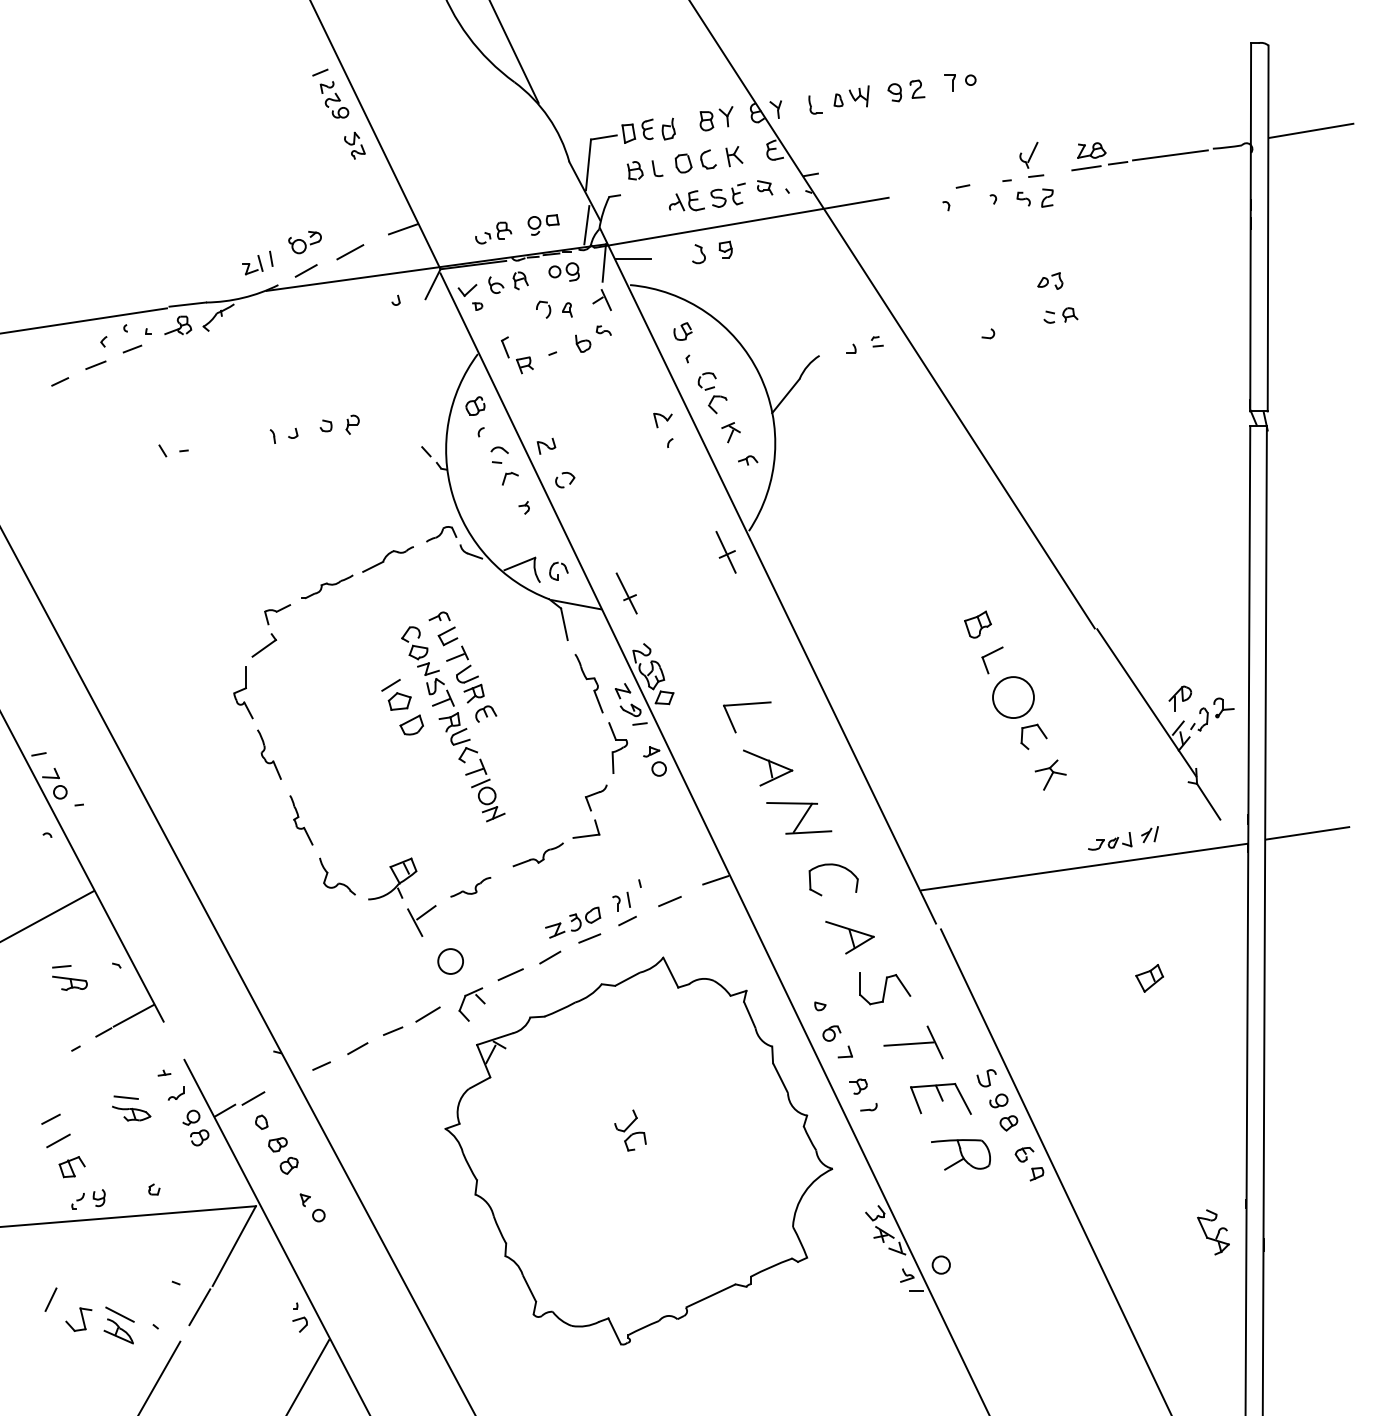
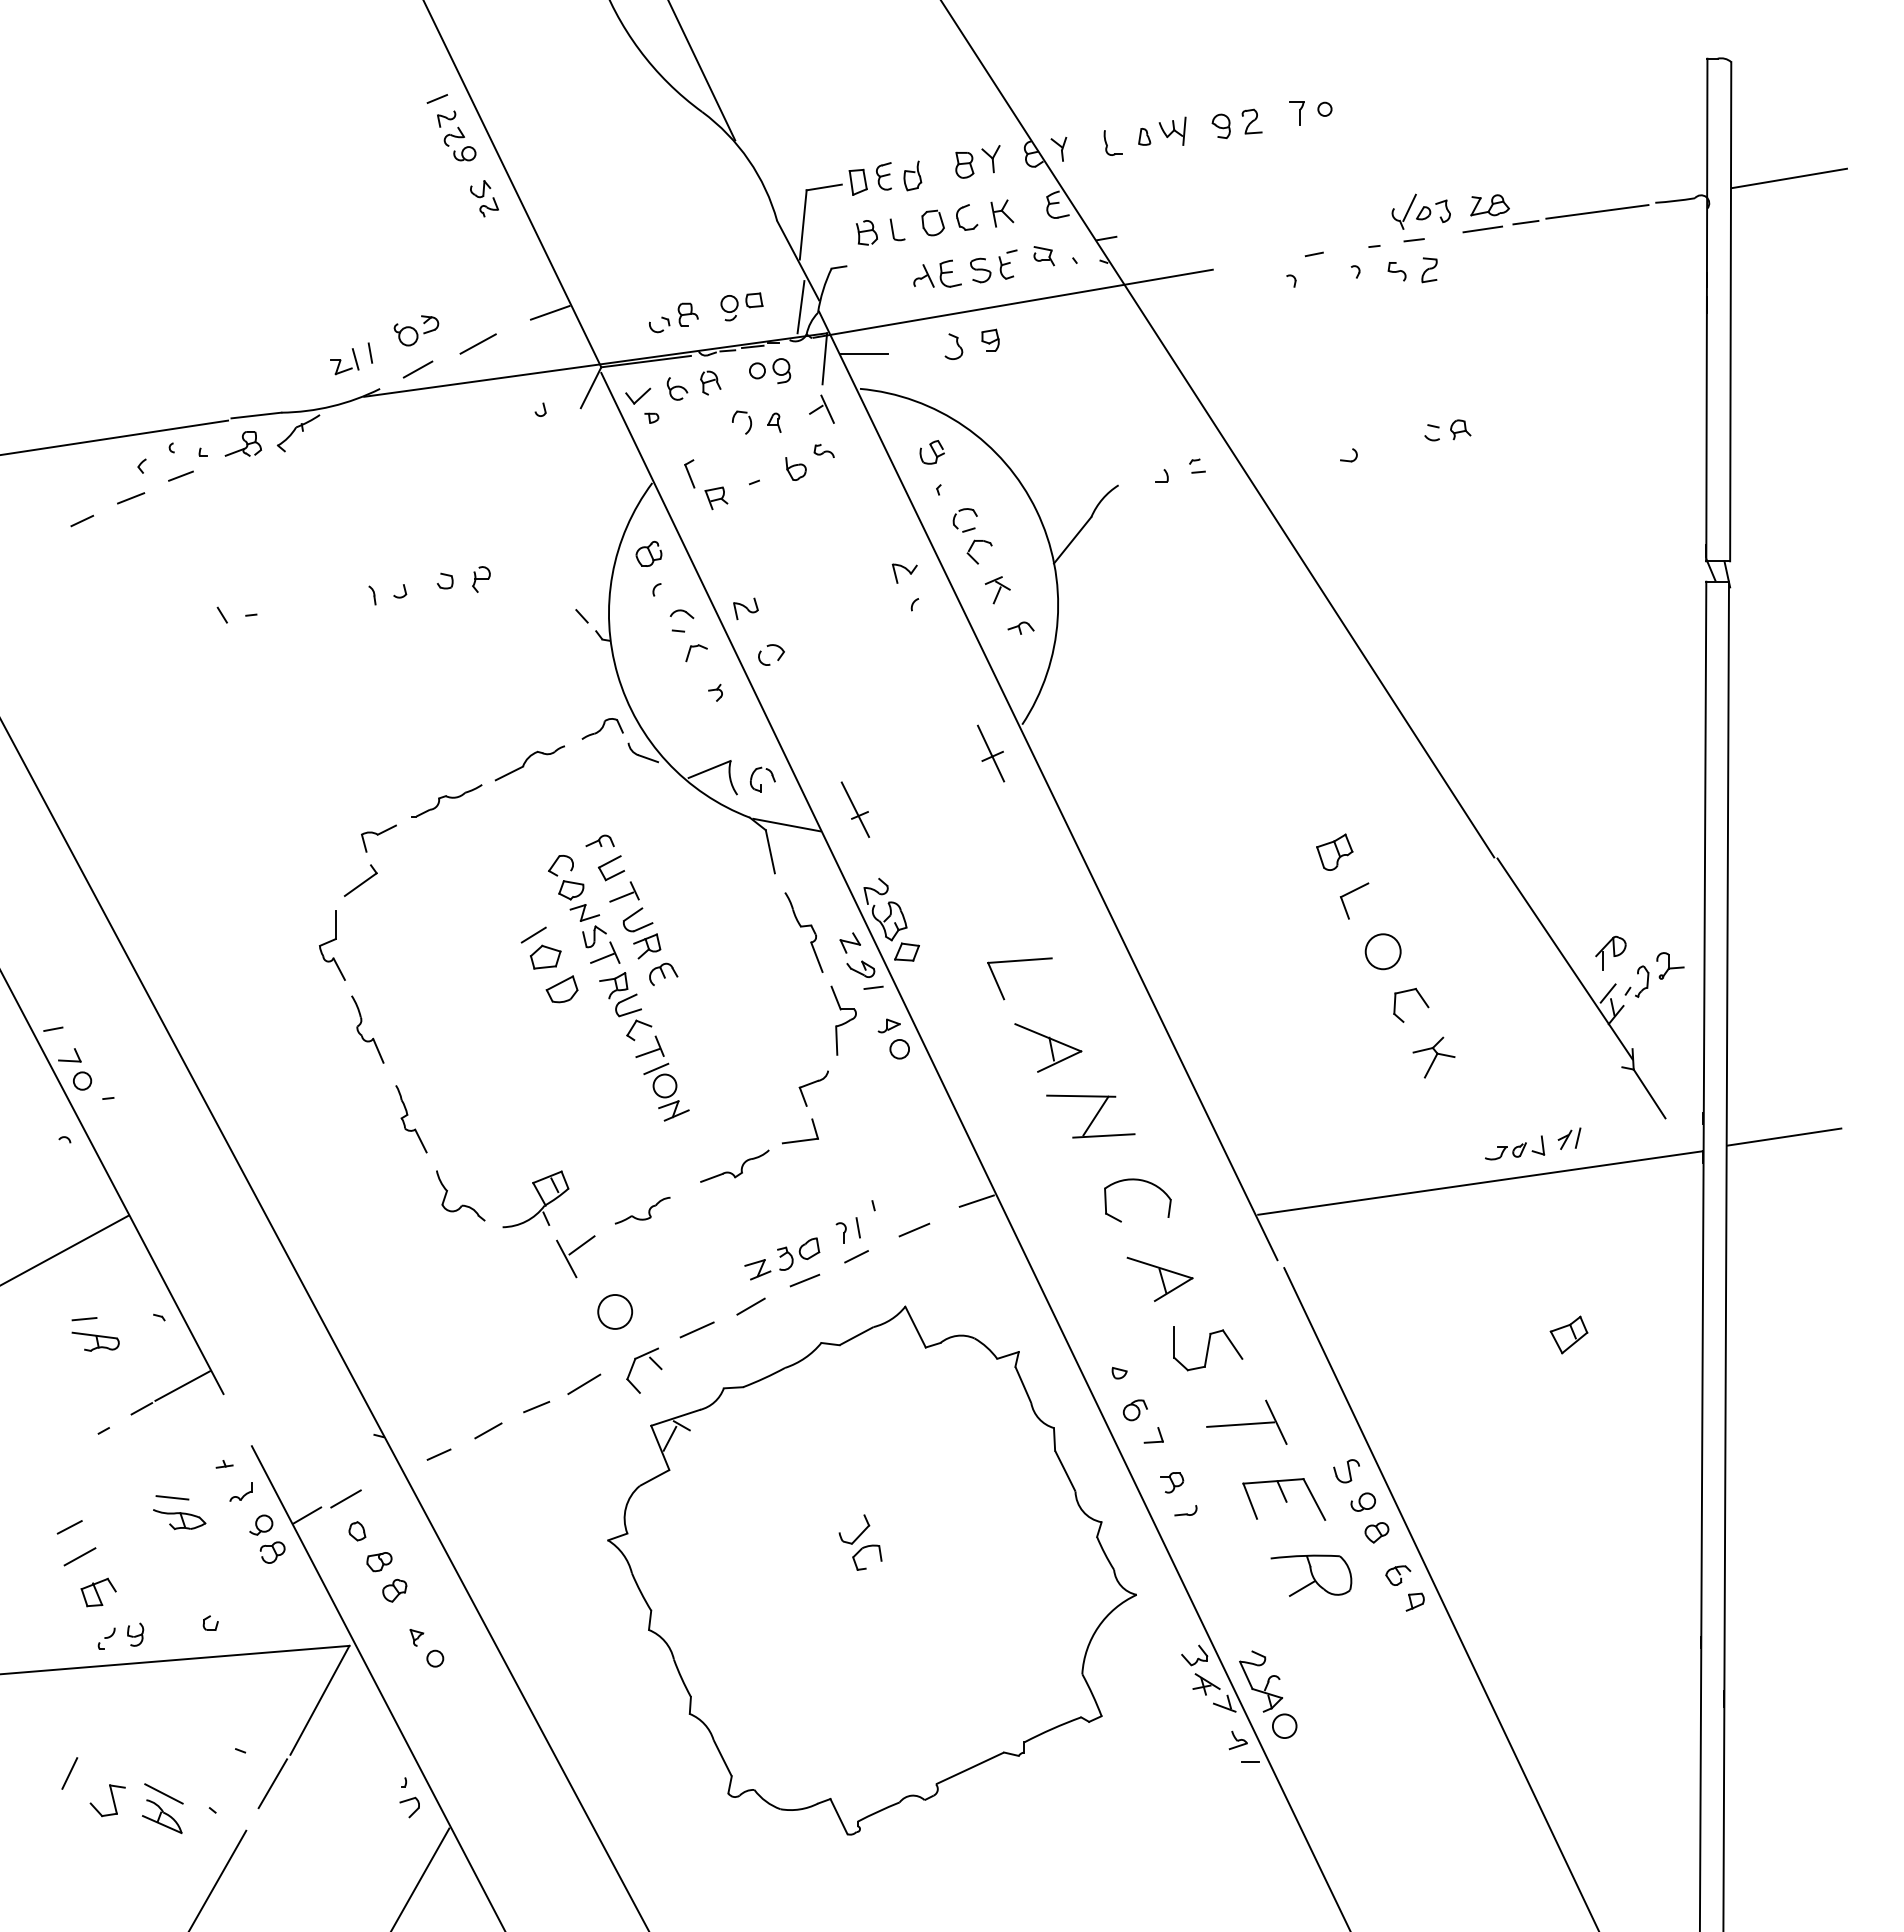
part: (1050, 281) -> (1433, 211), moved
circle: (1012, 697) -> (1382, 951), size x0.62
part: (1213, 1232) -> (1261, 1681), moved

